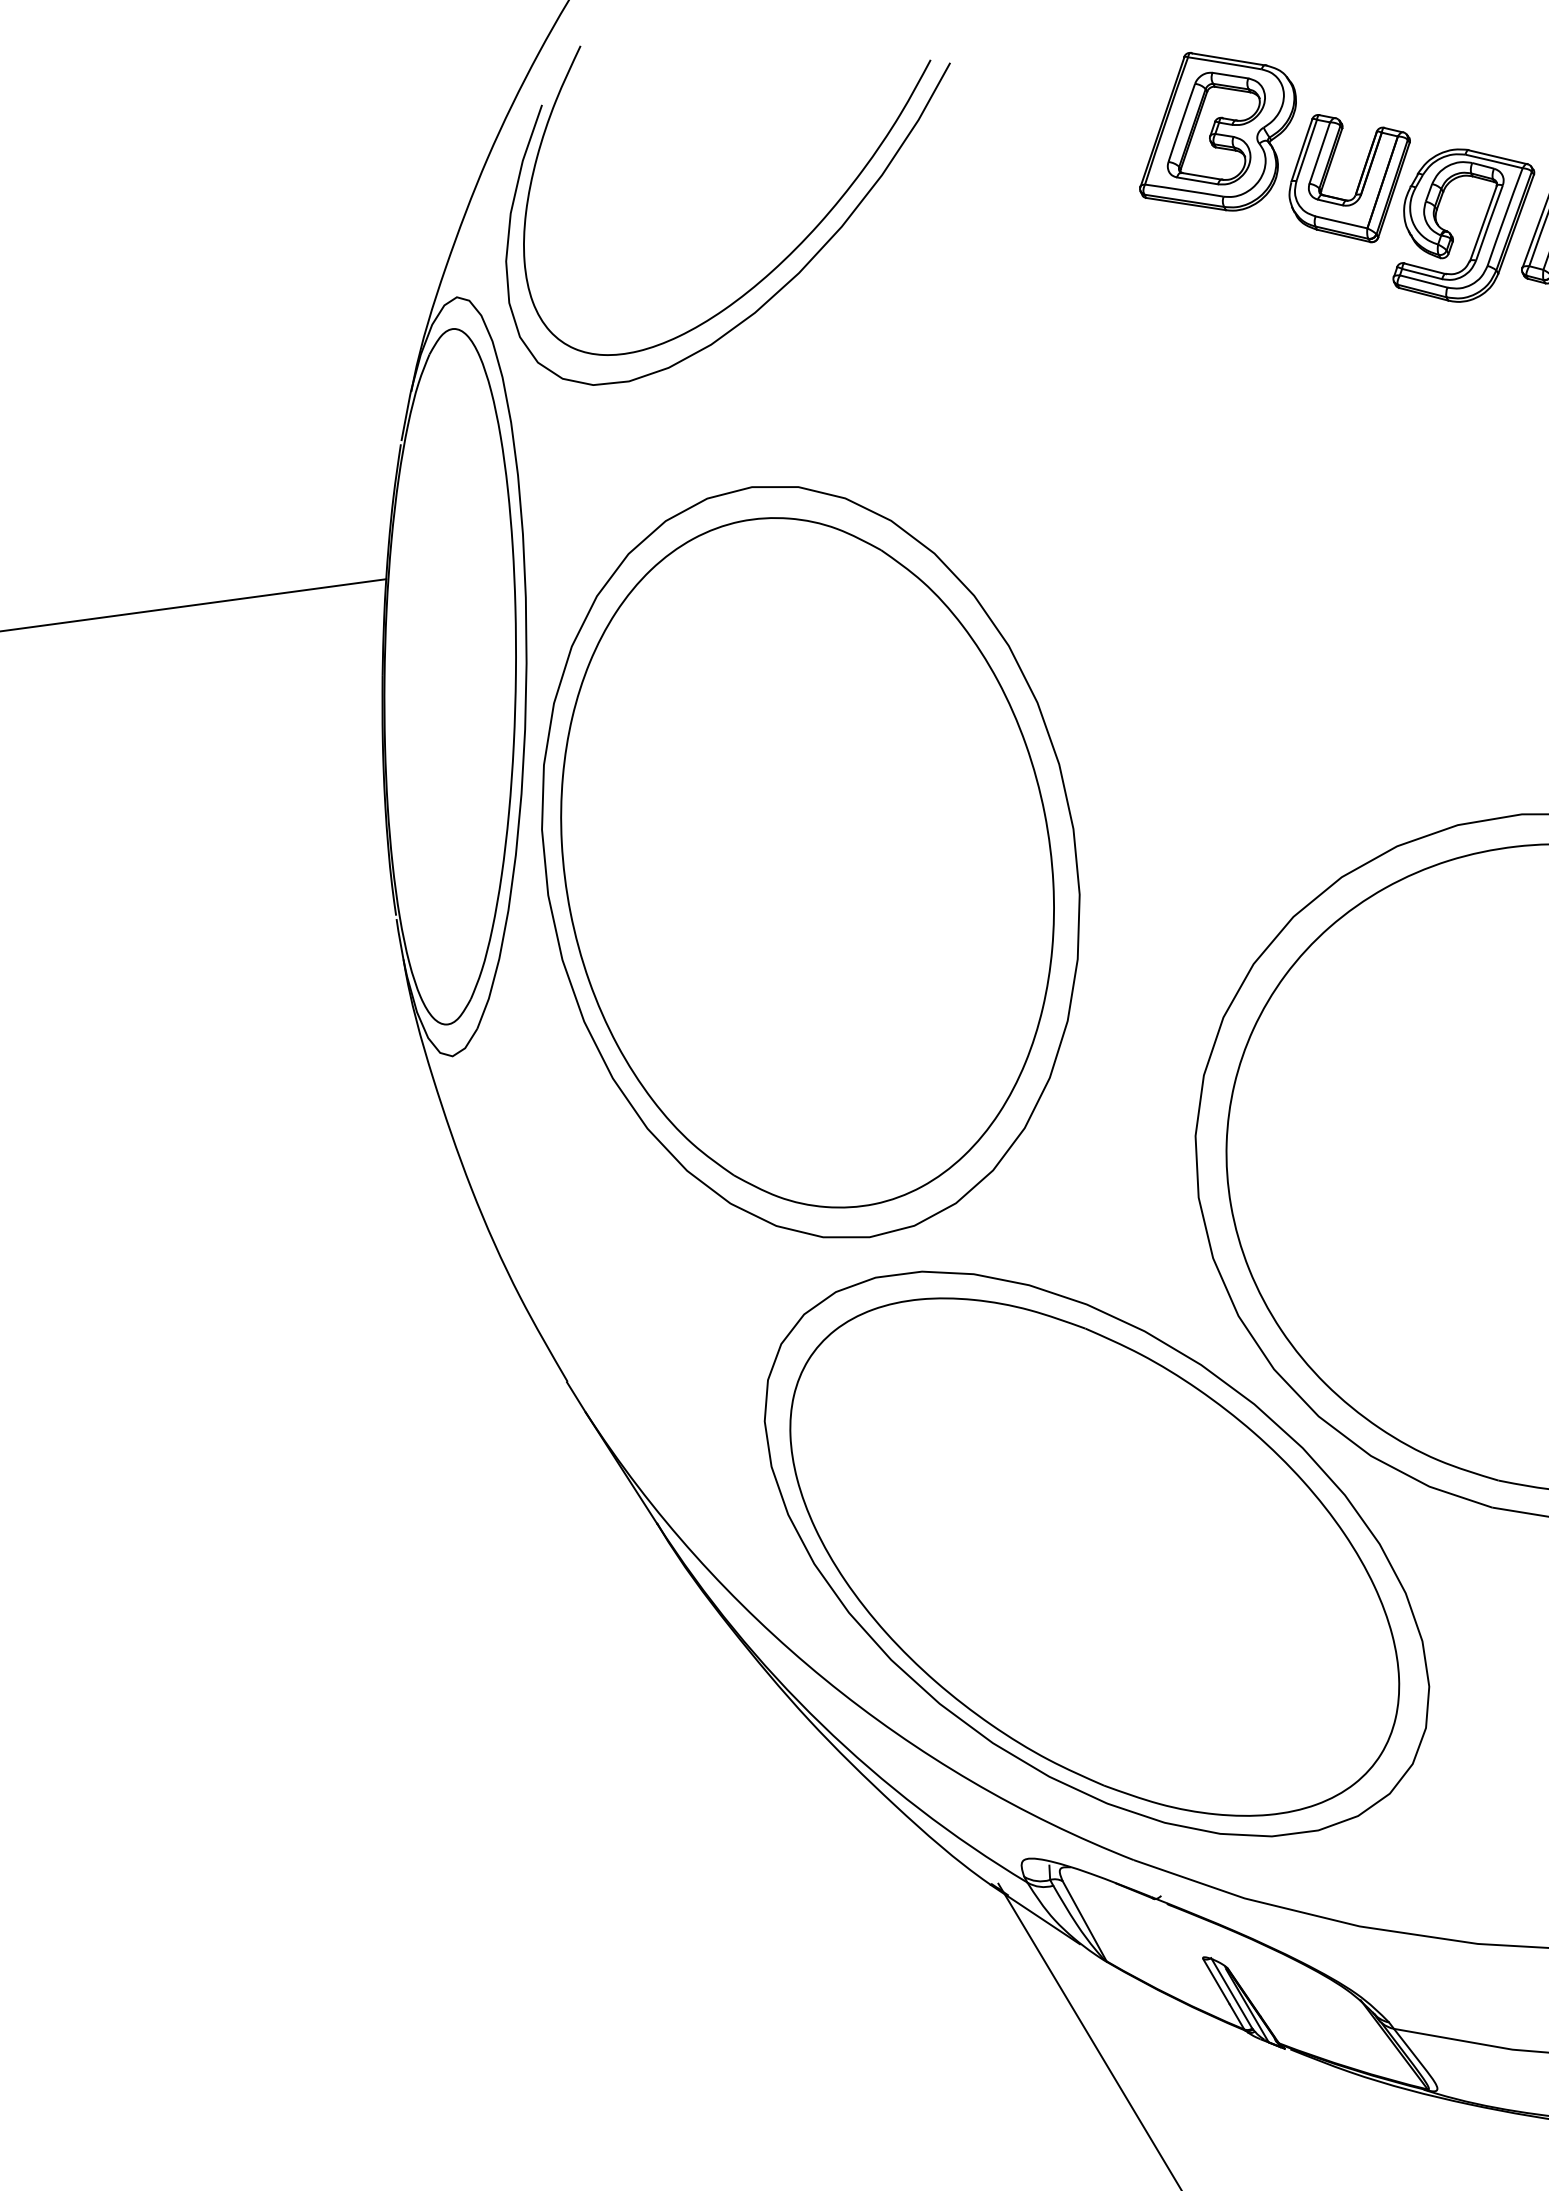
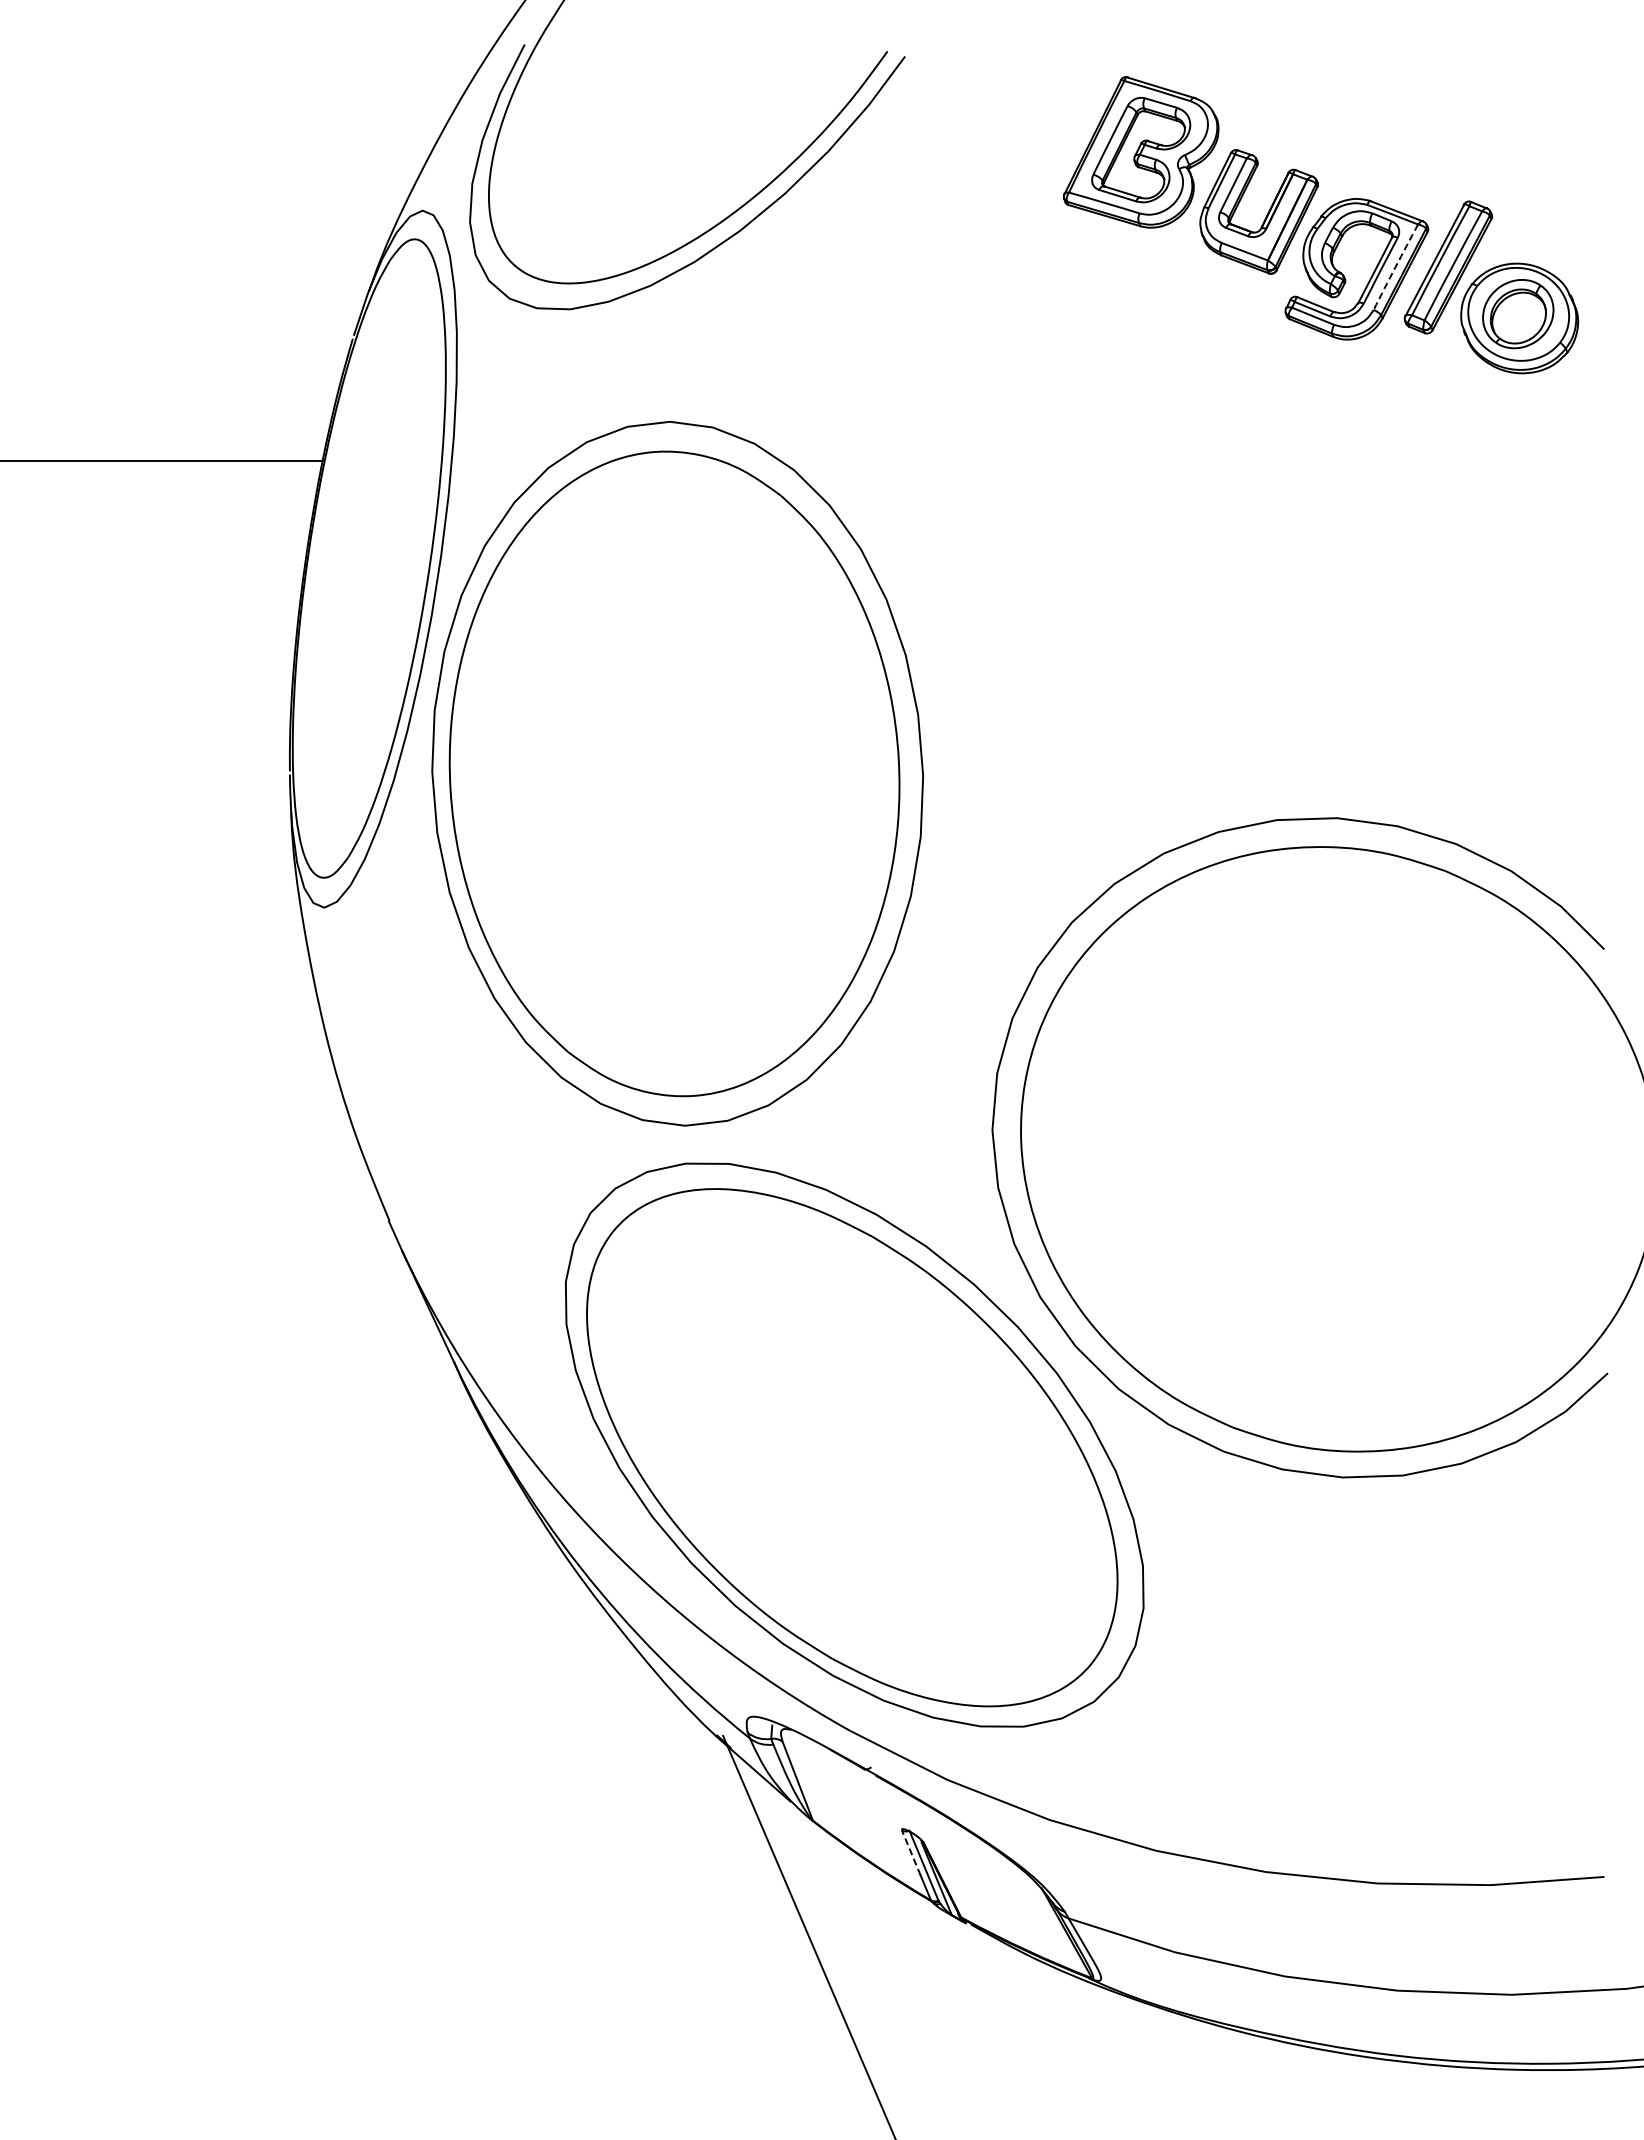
arc: (1504, 217) -> (1395, 267), solid -> dashed
line: (1216, 1981) -> (911, 1852), solid -> dashed

